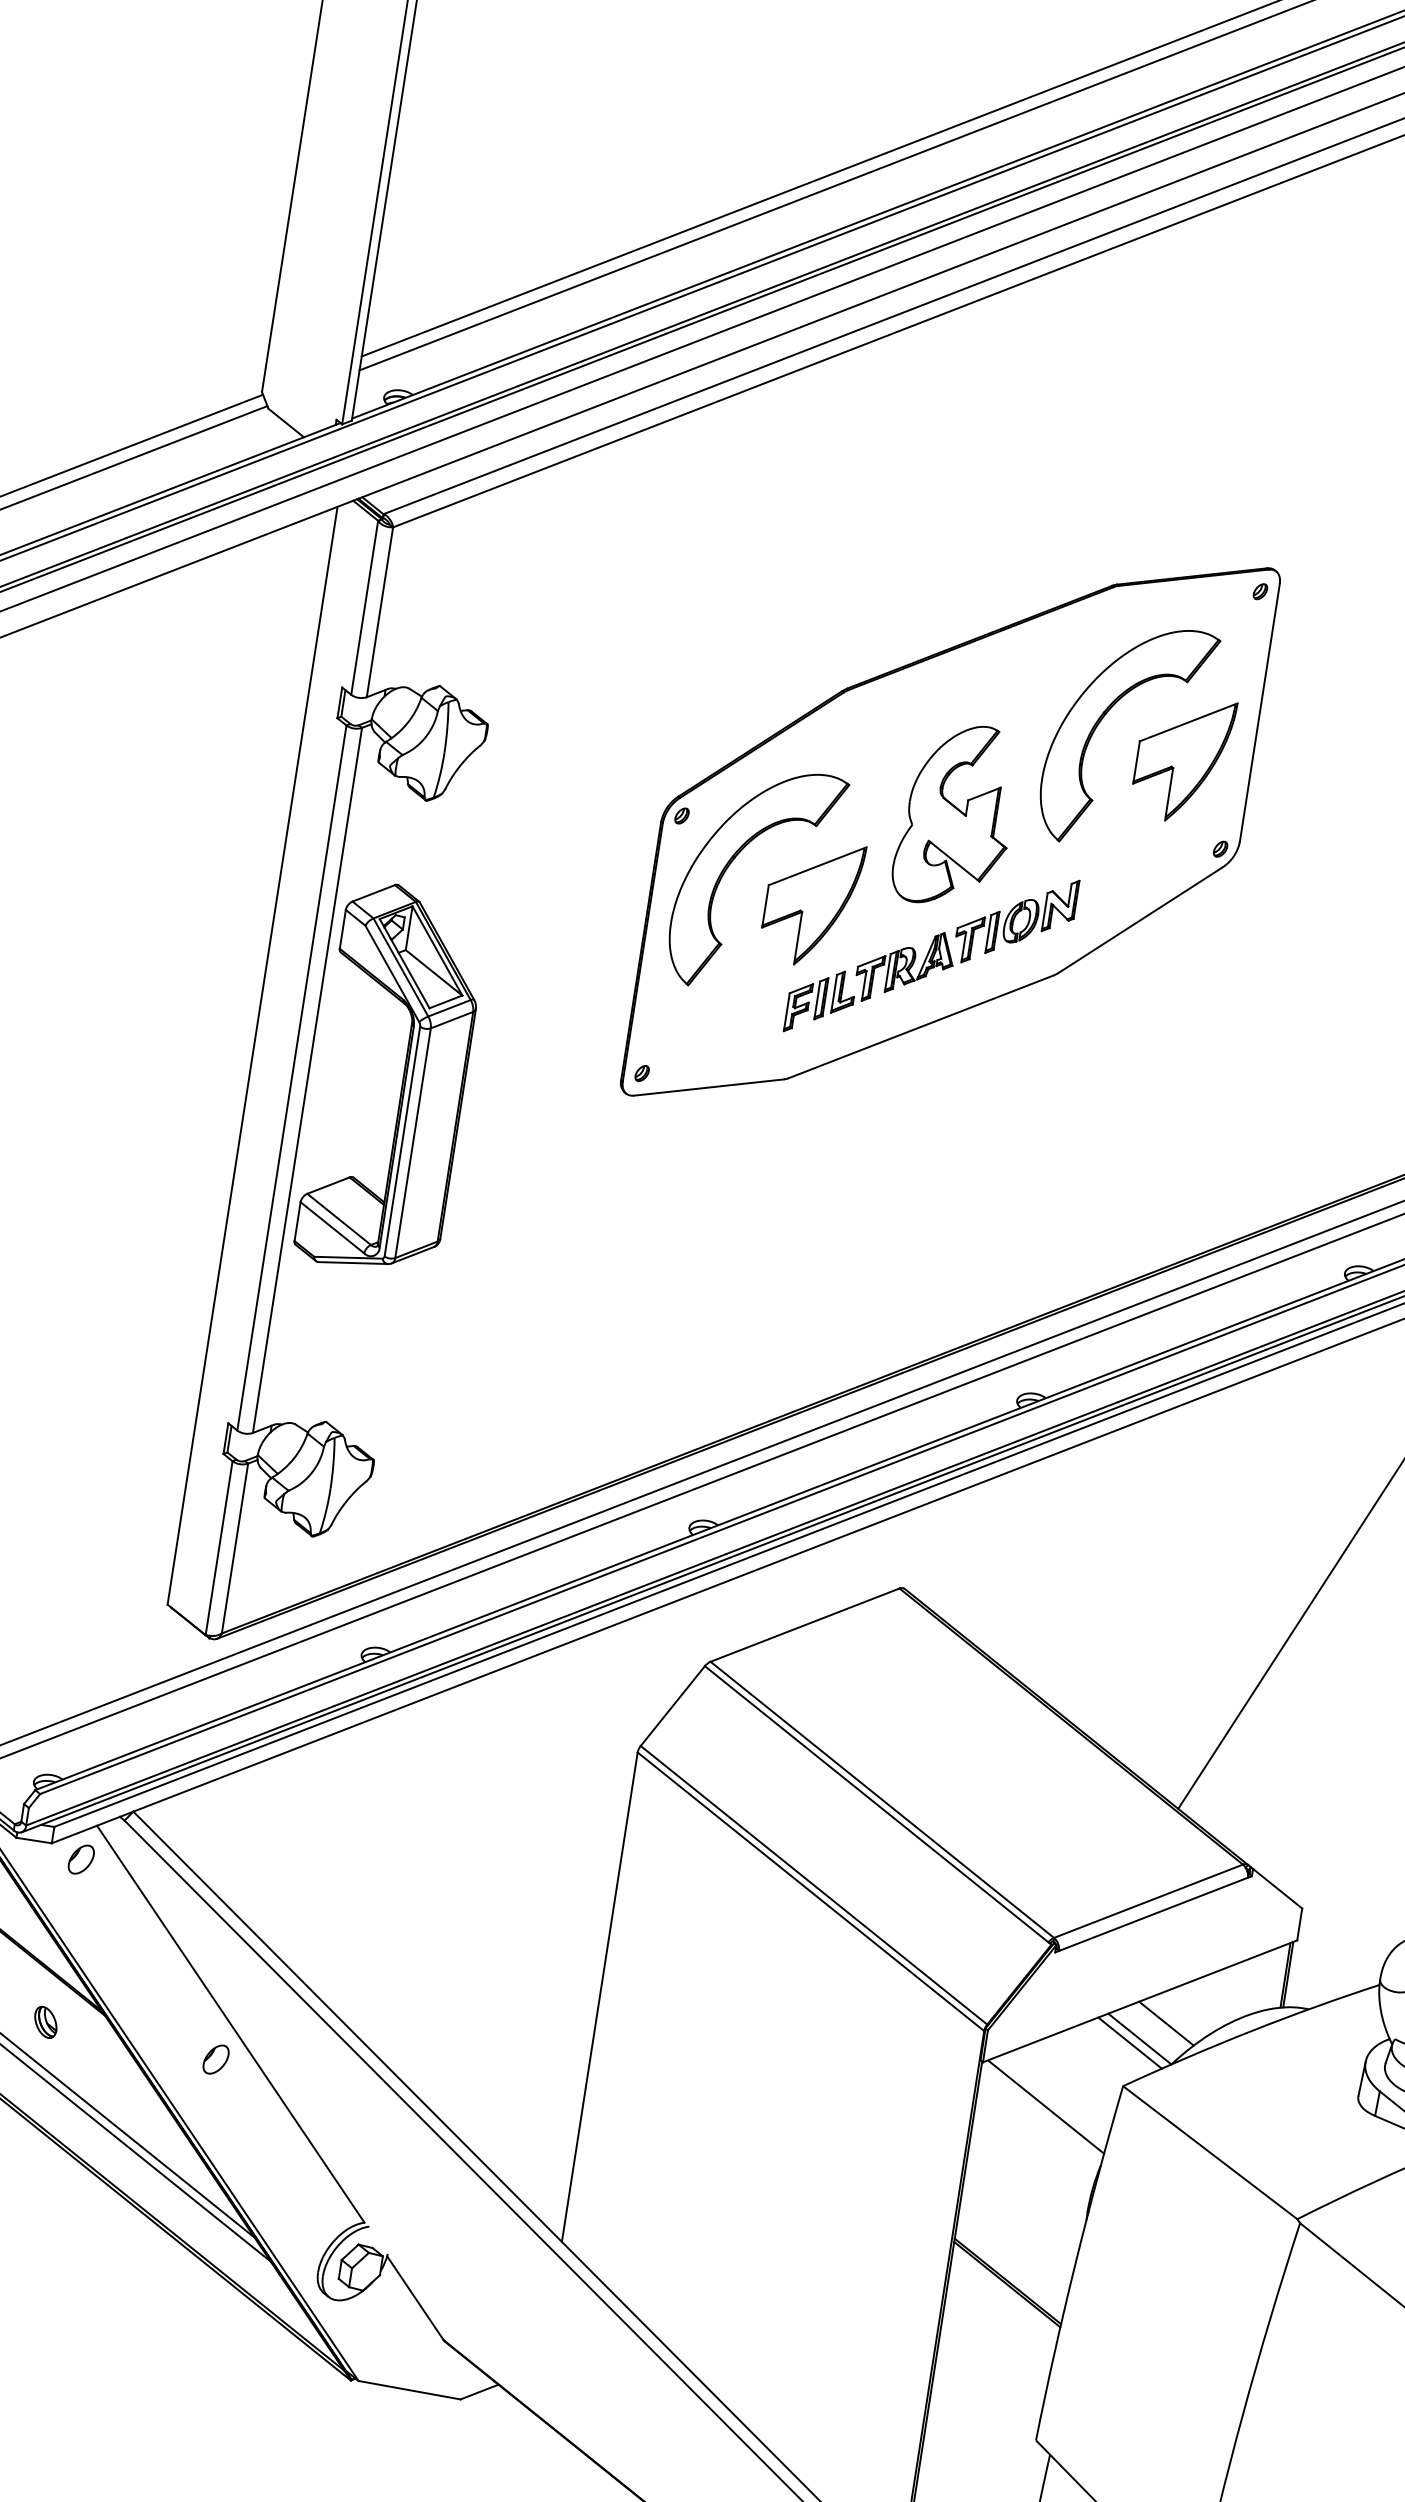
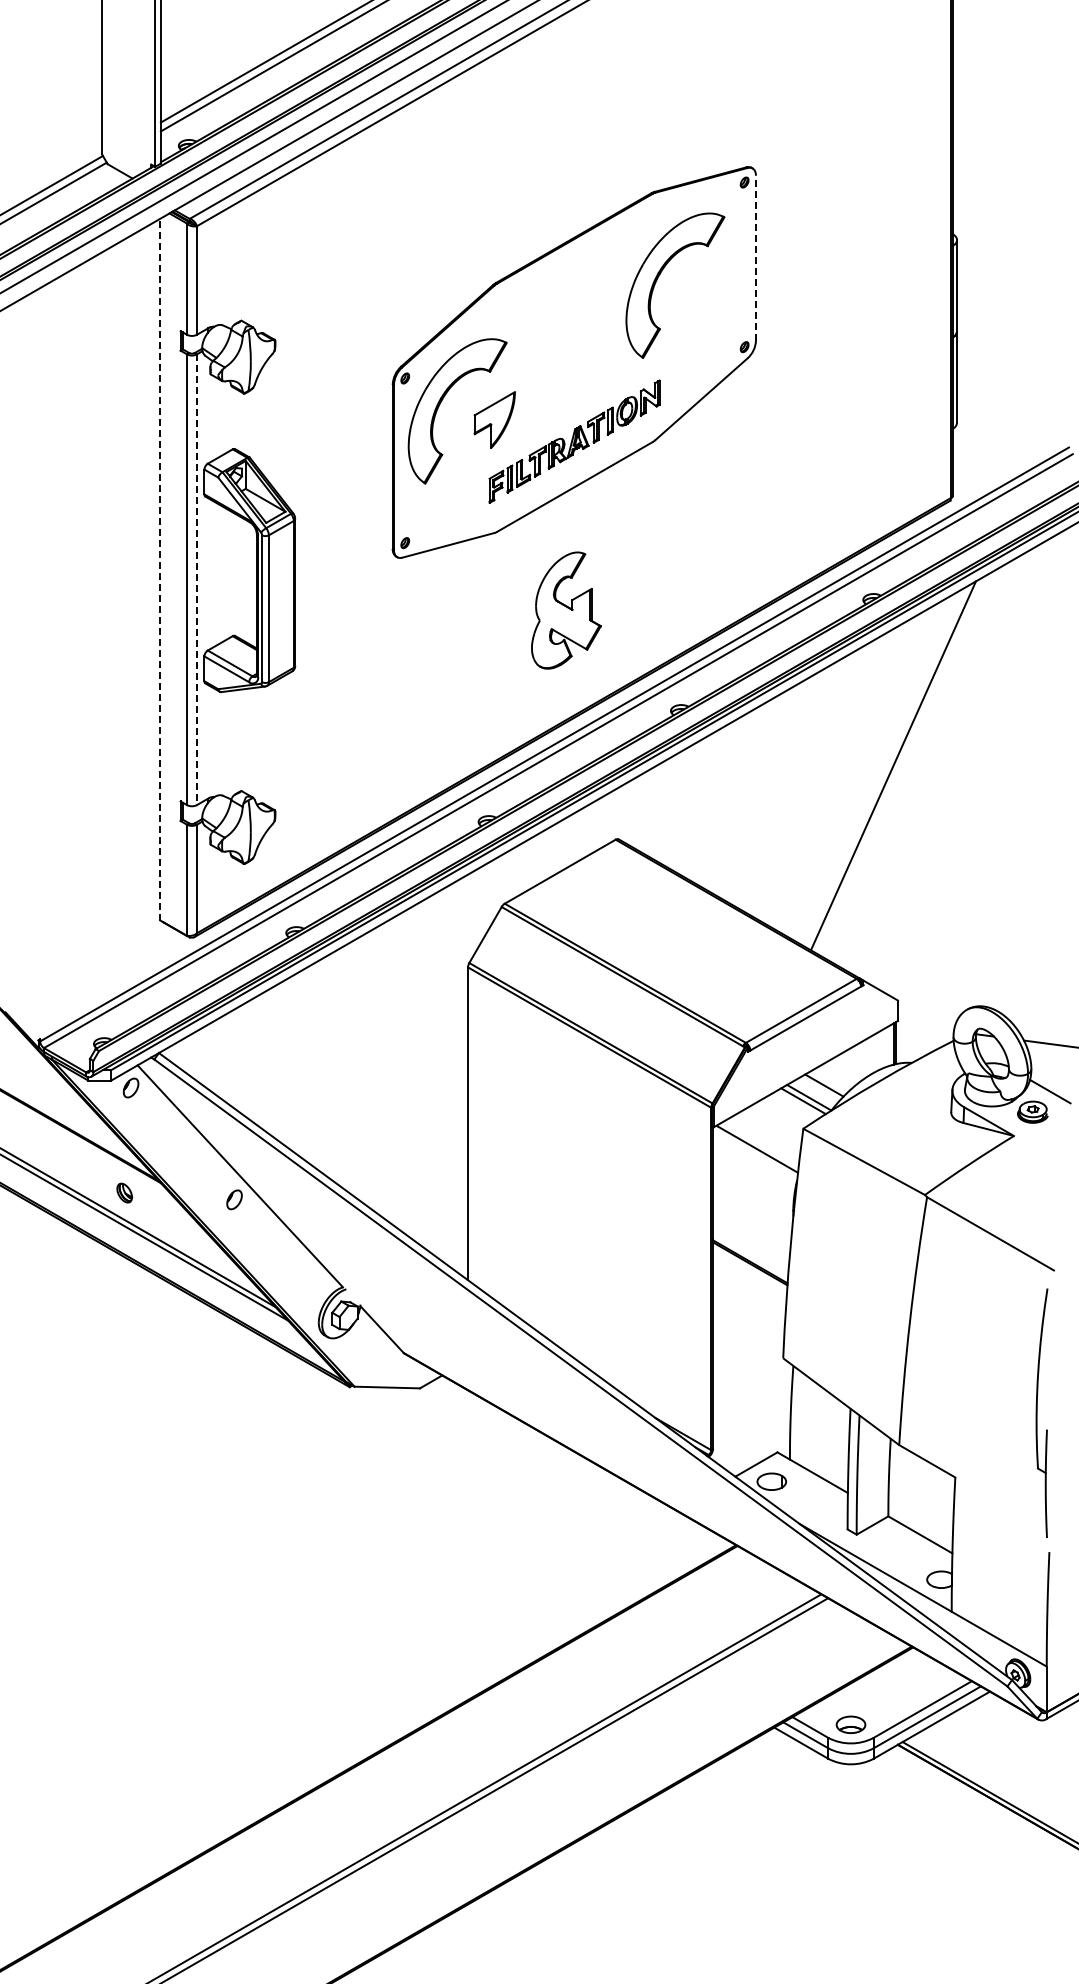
line: (1259, 713) -> (755, 258), solid -> dashed
part: (1183, 759) -> (712, 294), removed
part: (956, 815) -> (566, 610), moved
part: (811, 901) -> (494, 419), size x0.7
line: (252, 1055) -> (160, 569), solid -> dashed
line: (306, 1081) -> (196, 580), solid -> dashed

